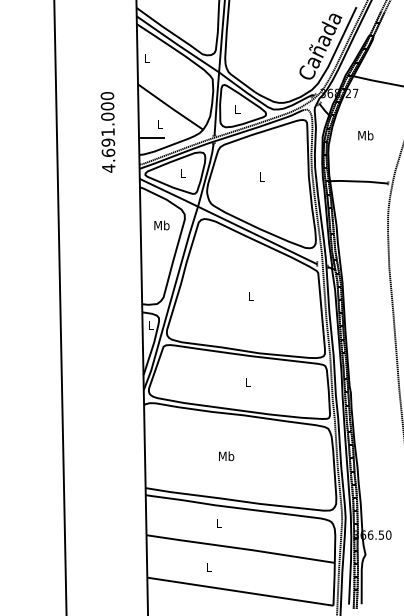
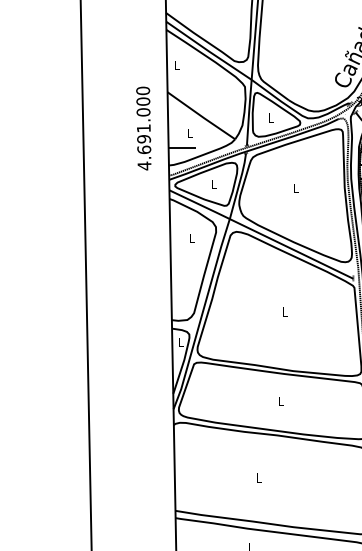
text: (107, 132) -> (143, 128), moved
text: (161, 225) -> (191, 238), Mb -> L
text: (226, 456) -> (259, 478), Mb -> L

